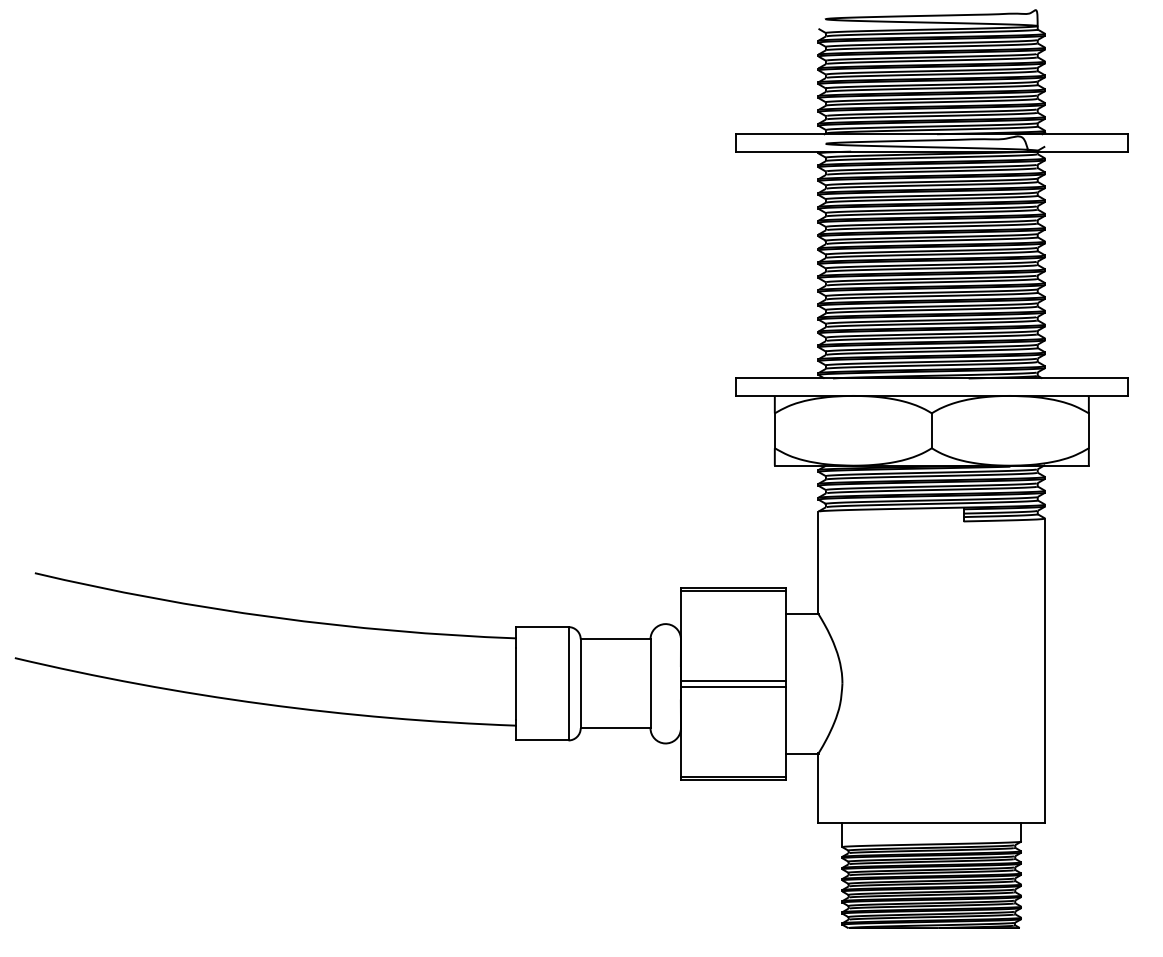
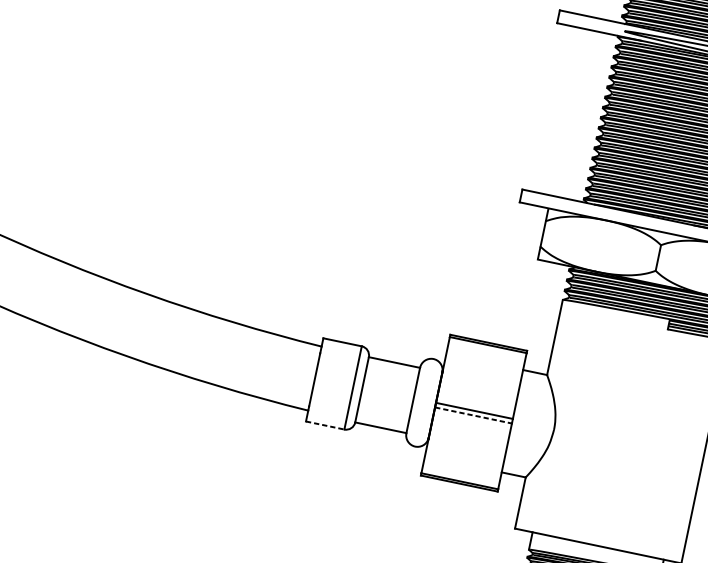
line: (733, 686) -> (473, 415), solid -> dashed
line: (542, 740) -> (325, 425), solid -> dashed

